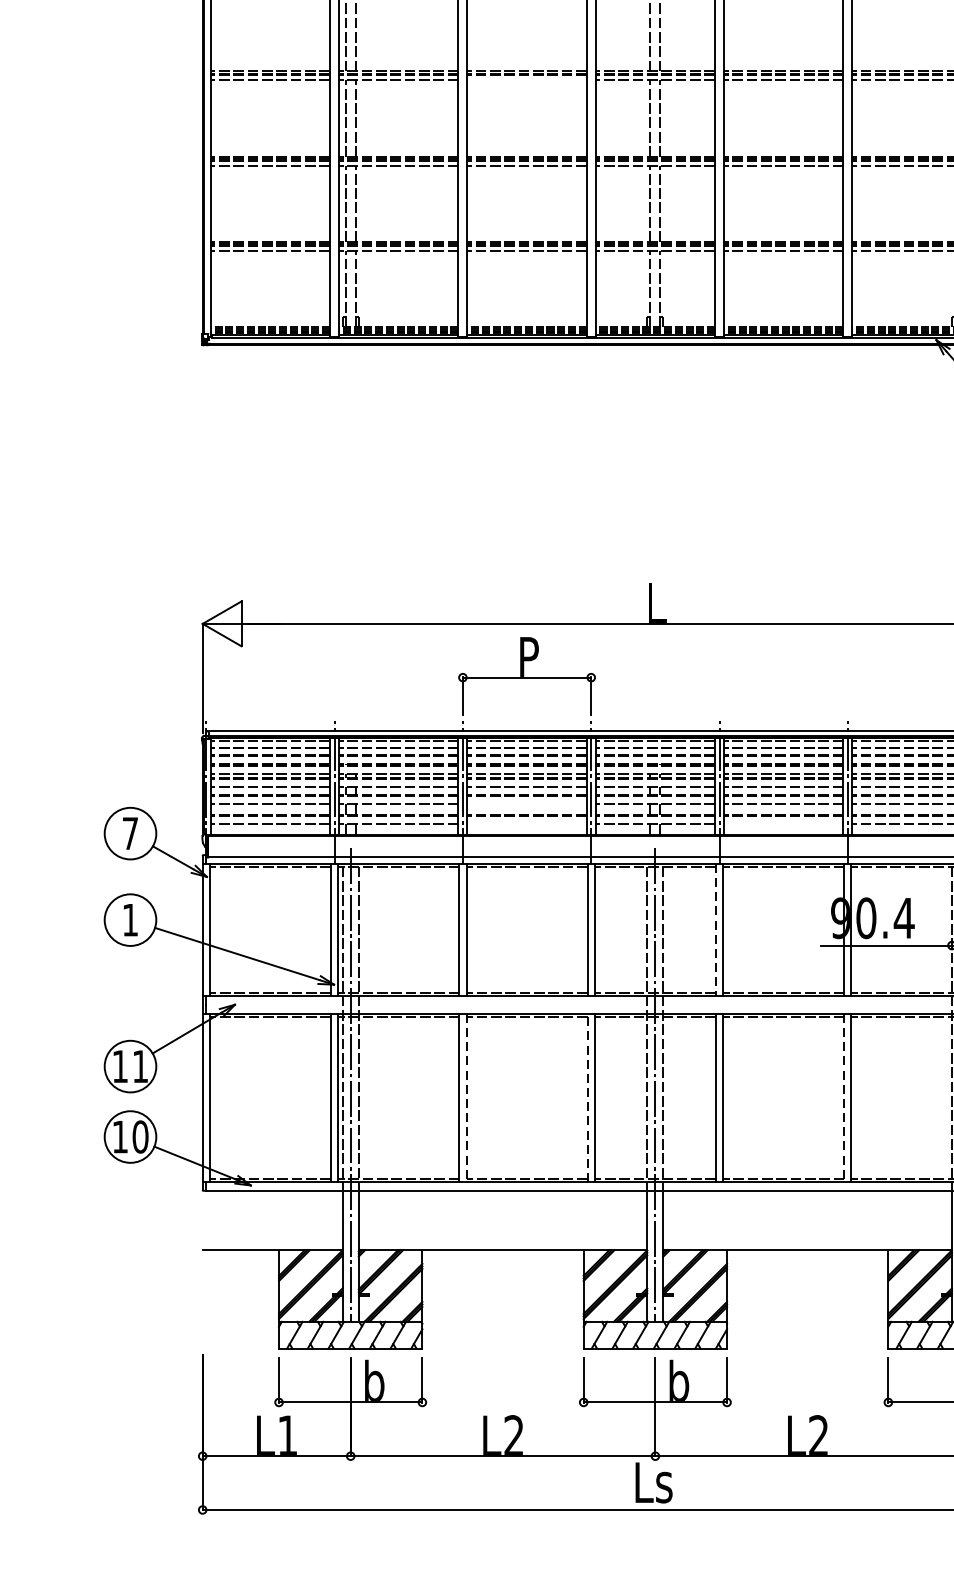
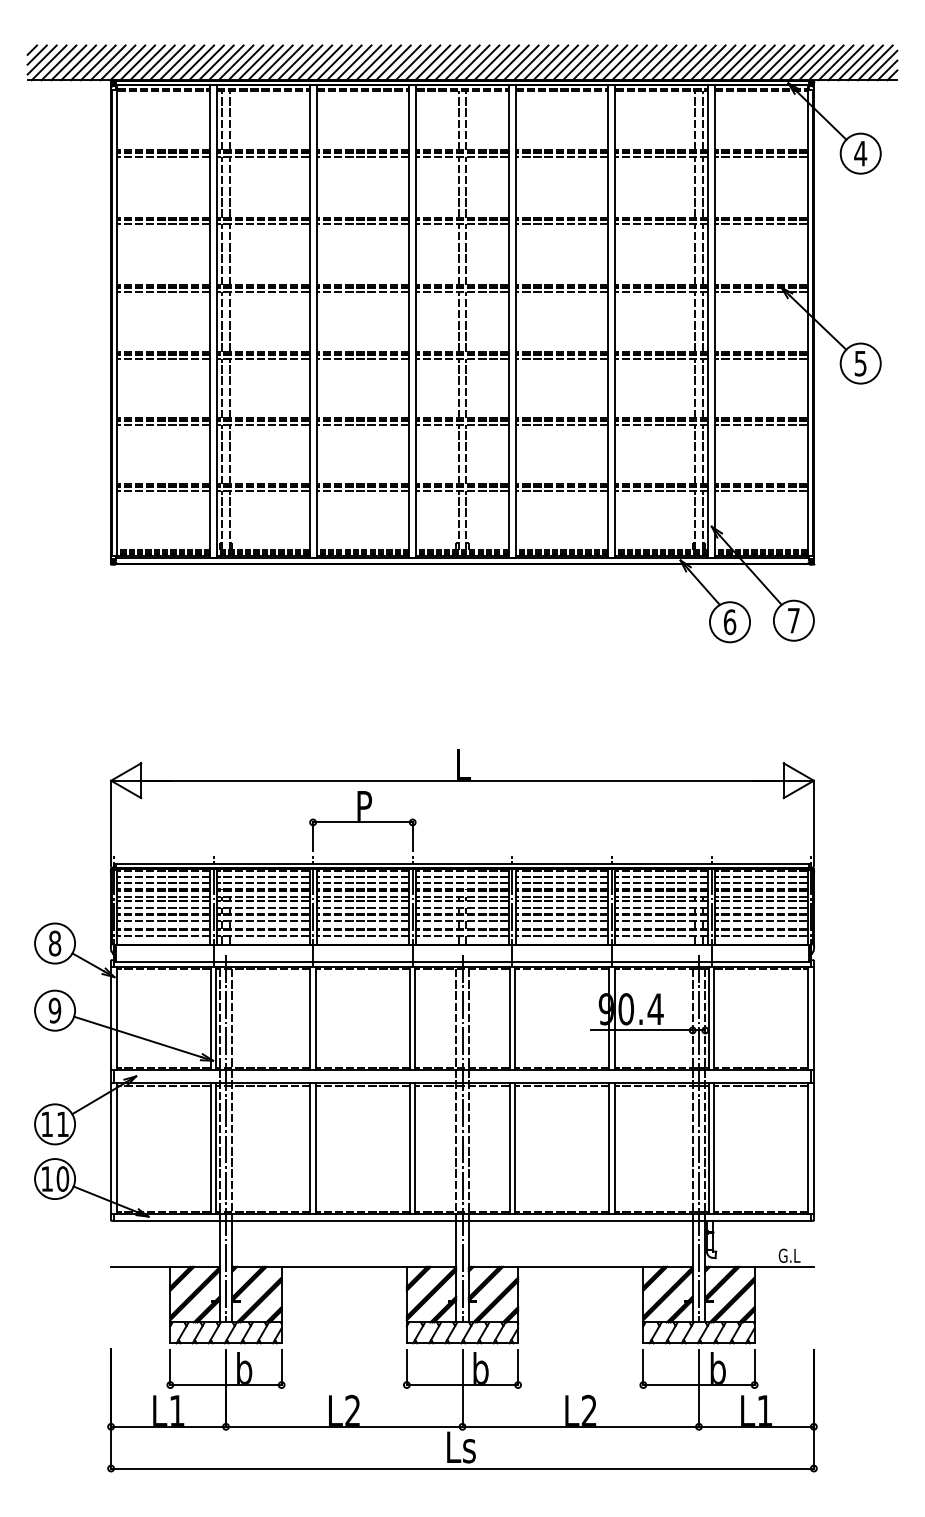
line: (526, 79) -> (362, 358), added
line: (526, 803) -> (362, 920), added
line: (526, 824) -> (362, 936), added
line: (782, 824) -> (561, 936), added
text: (131, 833) -> (55, 943), 7 -> 8
text: (129, 919) -> (54, 1010), 1 -> 9
line: (715, 930) -> (509, 1018), dashed -> solid
line: (587, 1097) -> (409, 1148), dashed -> solid
line: (466, 1098) -> (315, 1149), dashed -> solid
line: (844, 1098) -> (609, 1149), dashed -> solid

